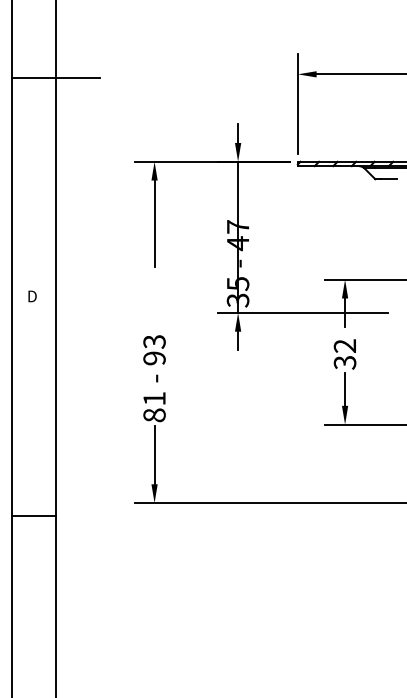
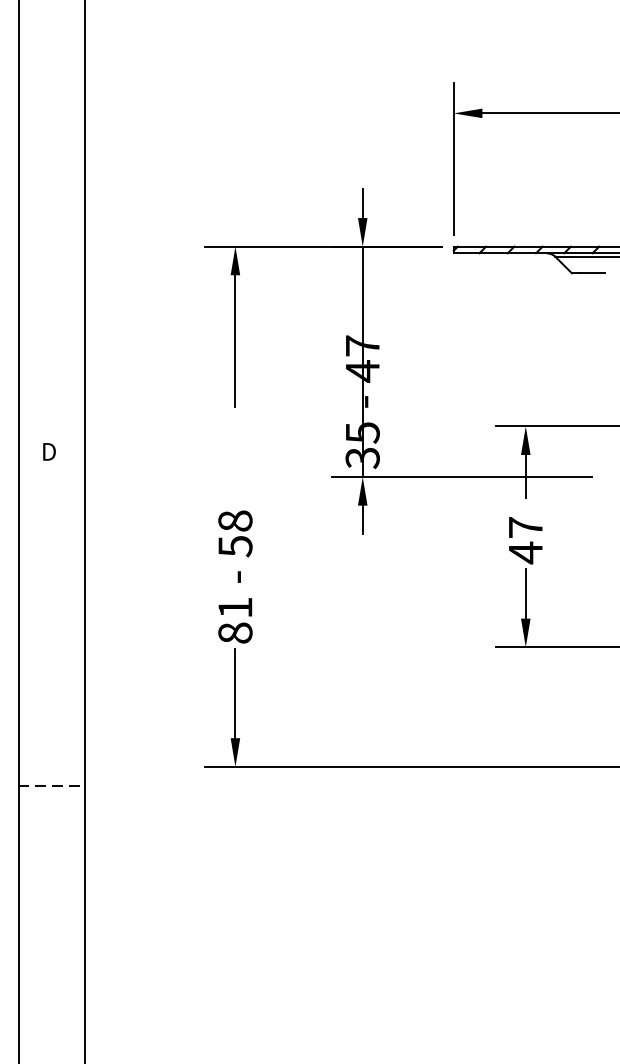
line: (55, 78) -> (84, 119), removed
text: (154, 350) -> (235, 534), 93 -> 58
text: (344, 354) -> (524, 540), 32 -> 47
line: (34, 515) -> (52, 785), solid -> dashed

